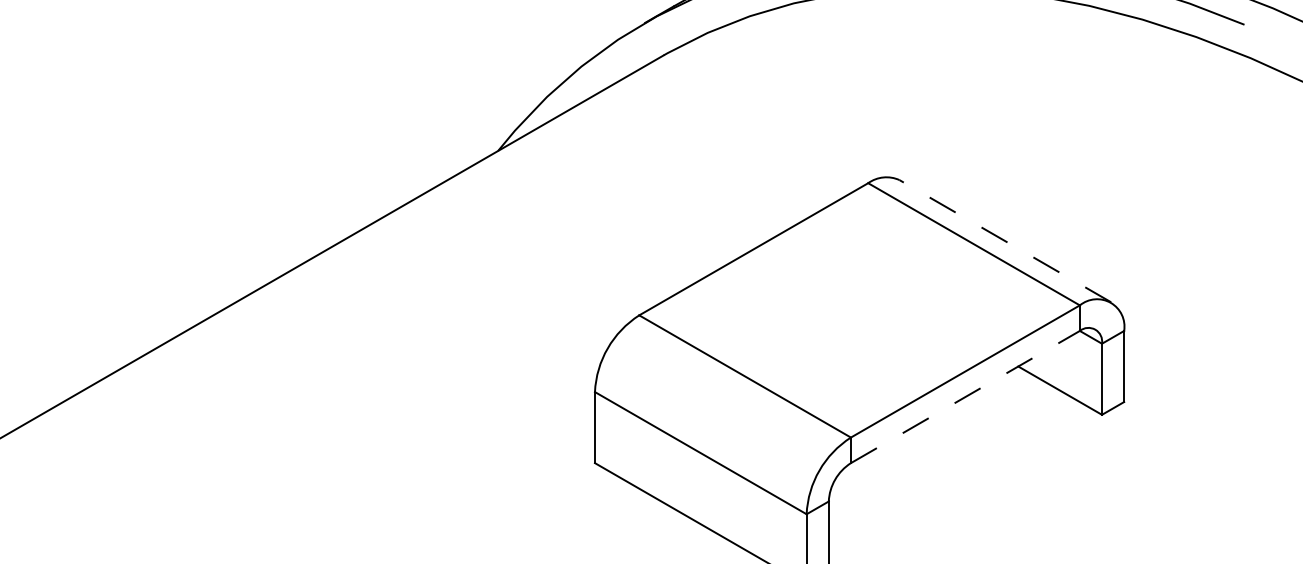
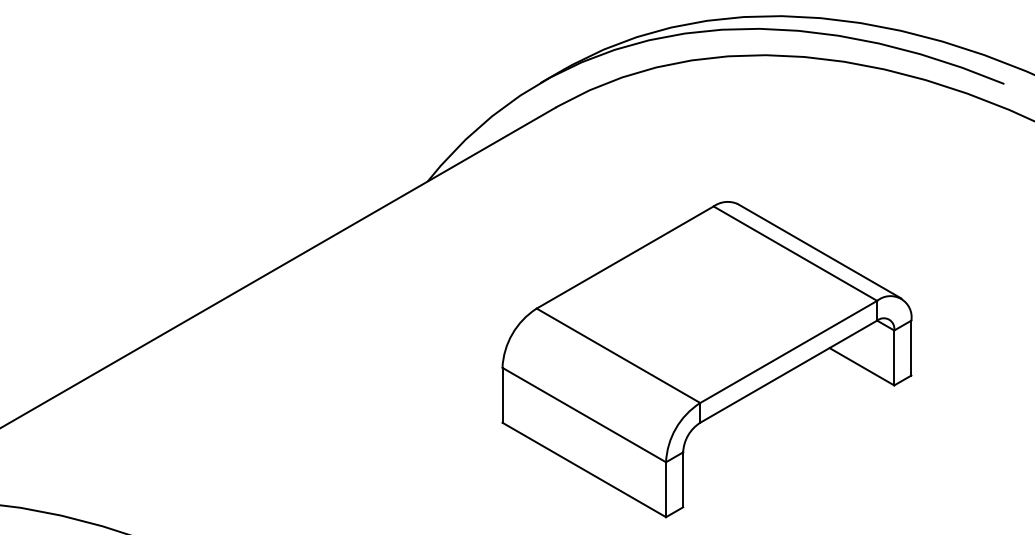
line: (1005, 241) -> (819, 251), dashed -> solid
line: (966, 396) -> (789, 371), dashed -> solid

